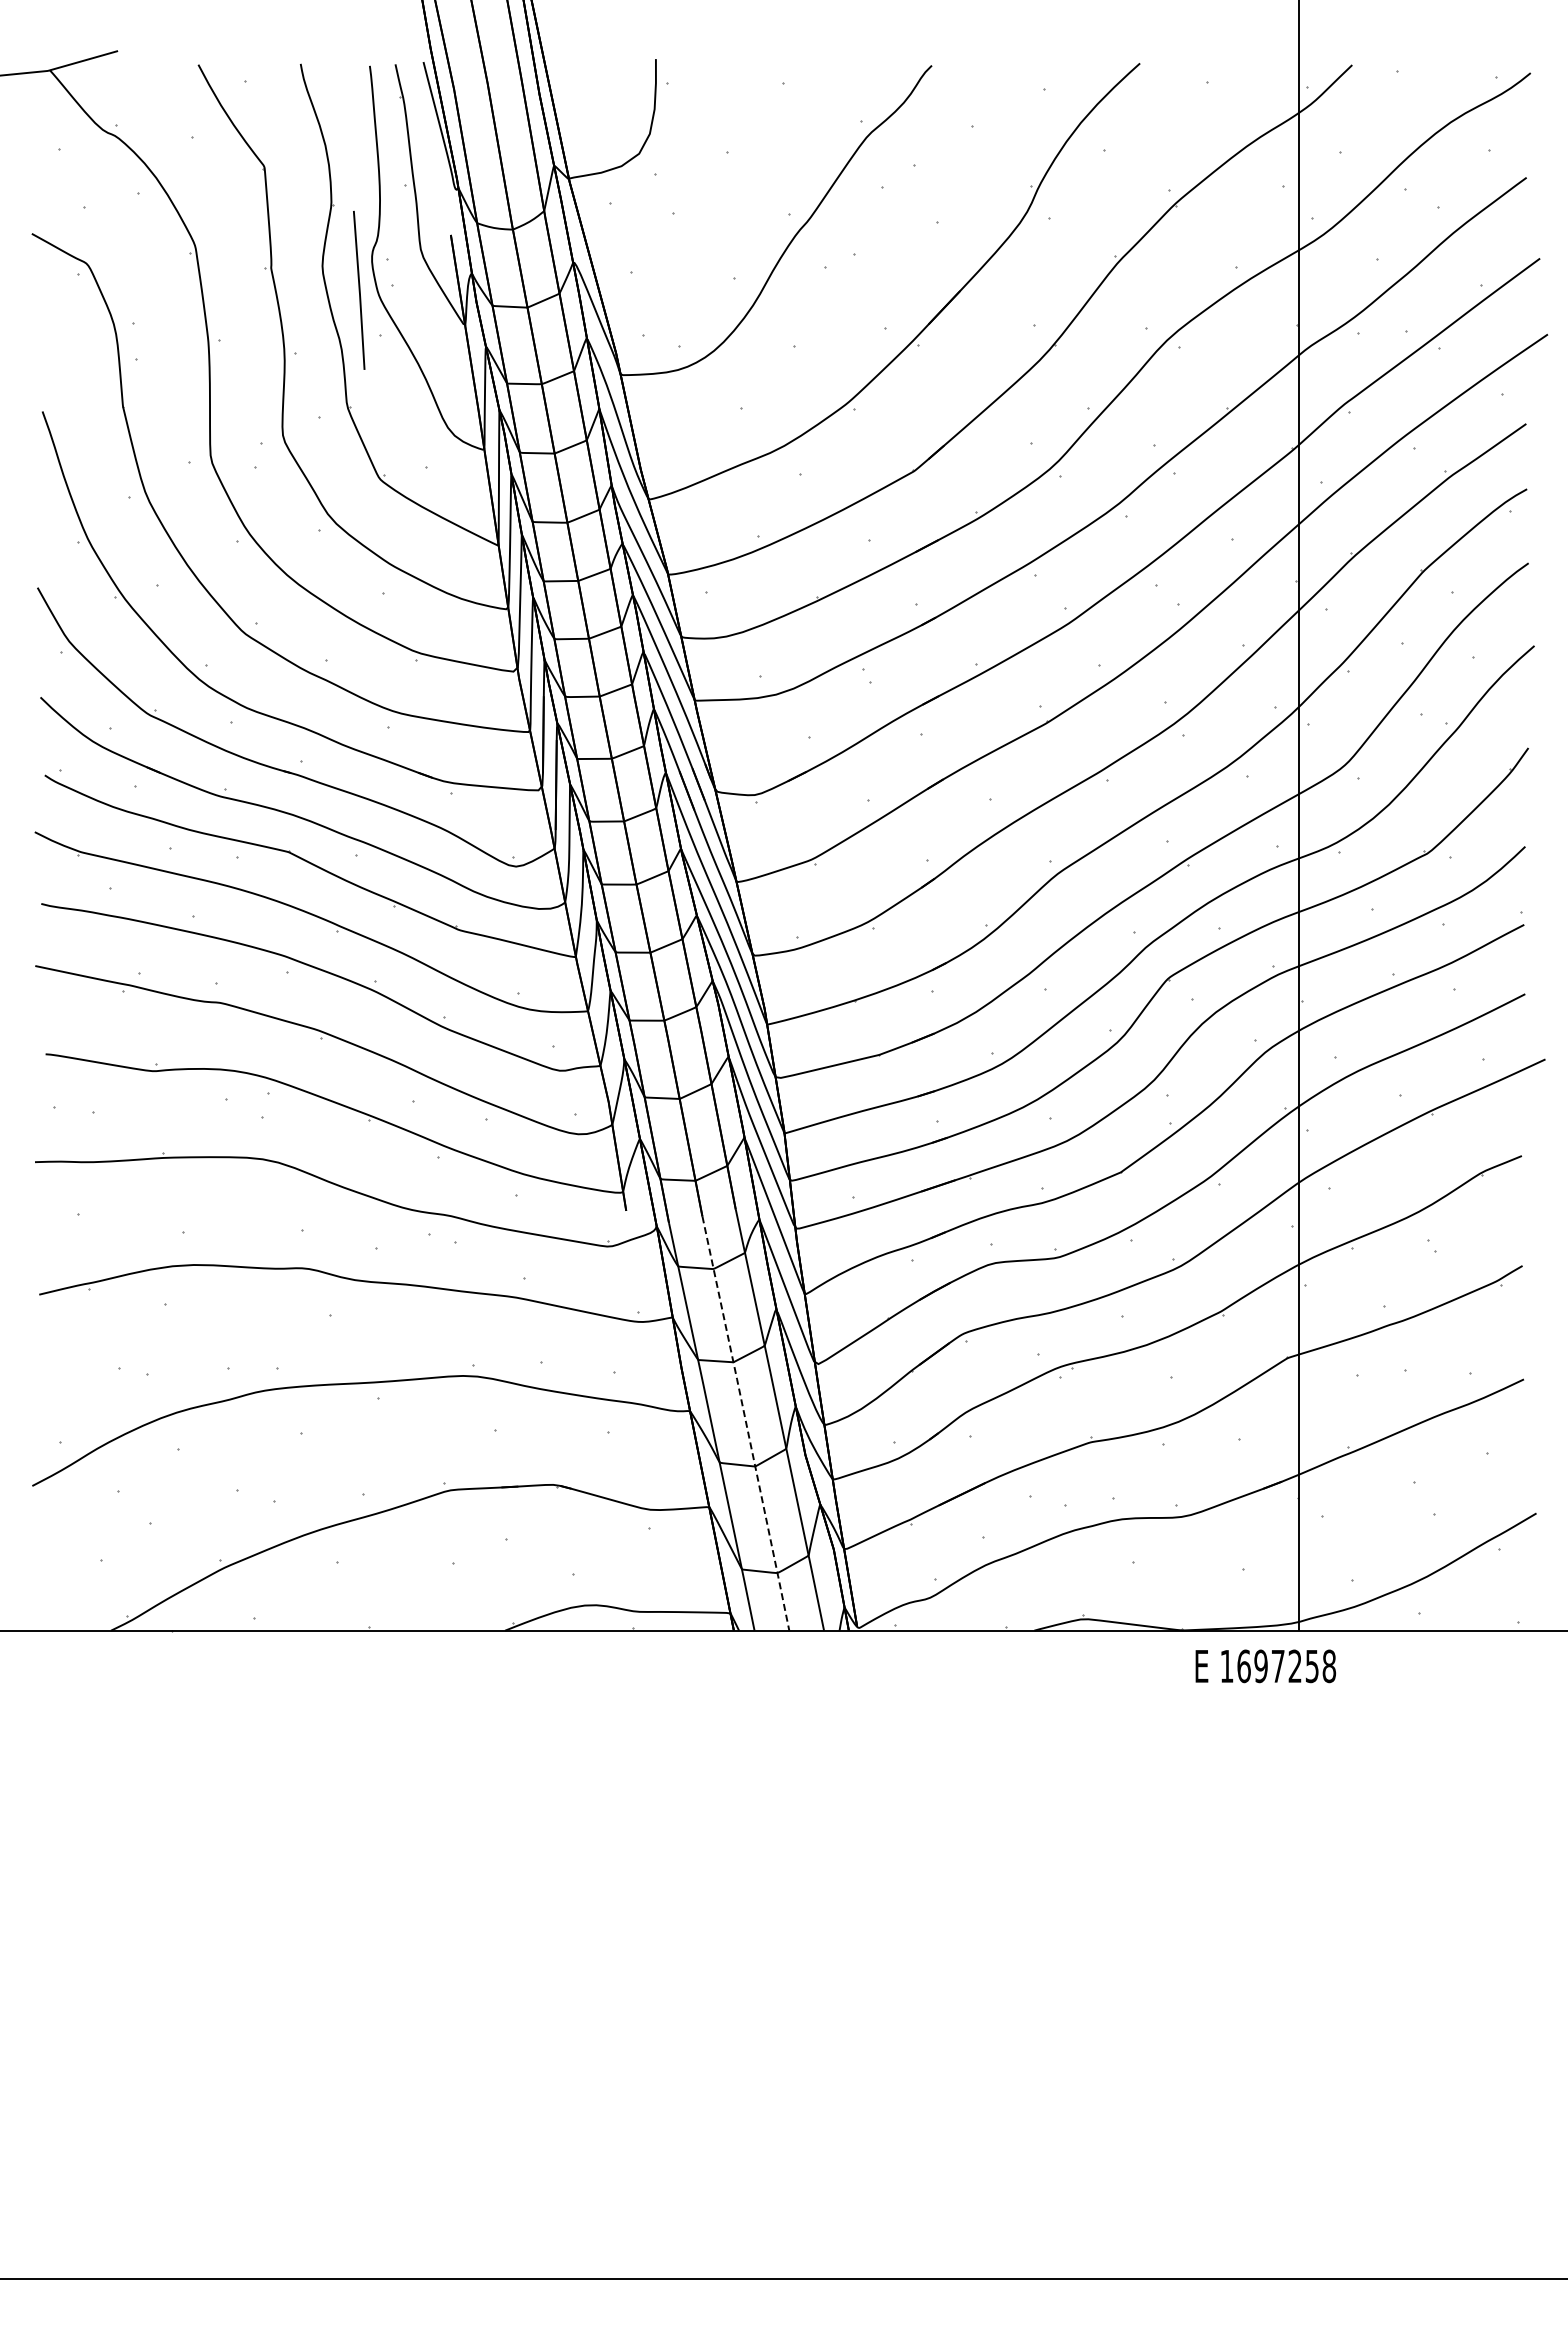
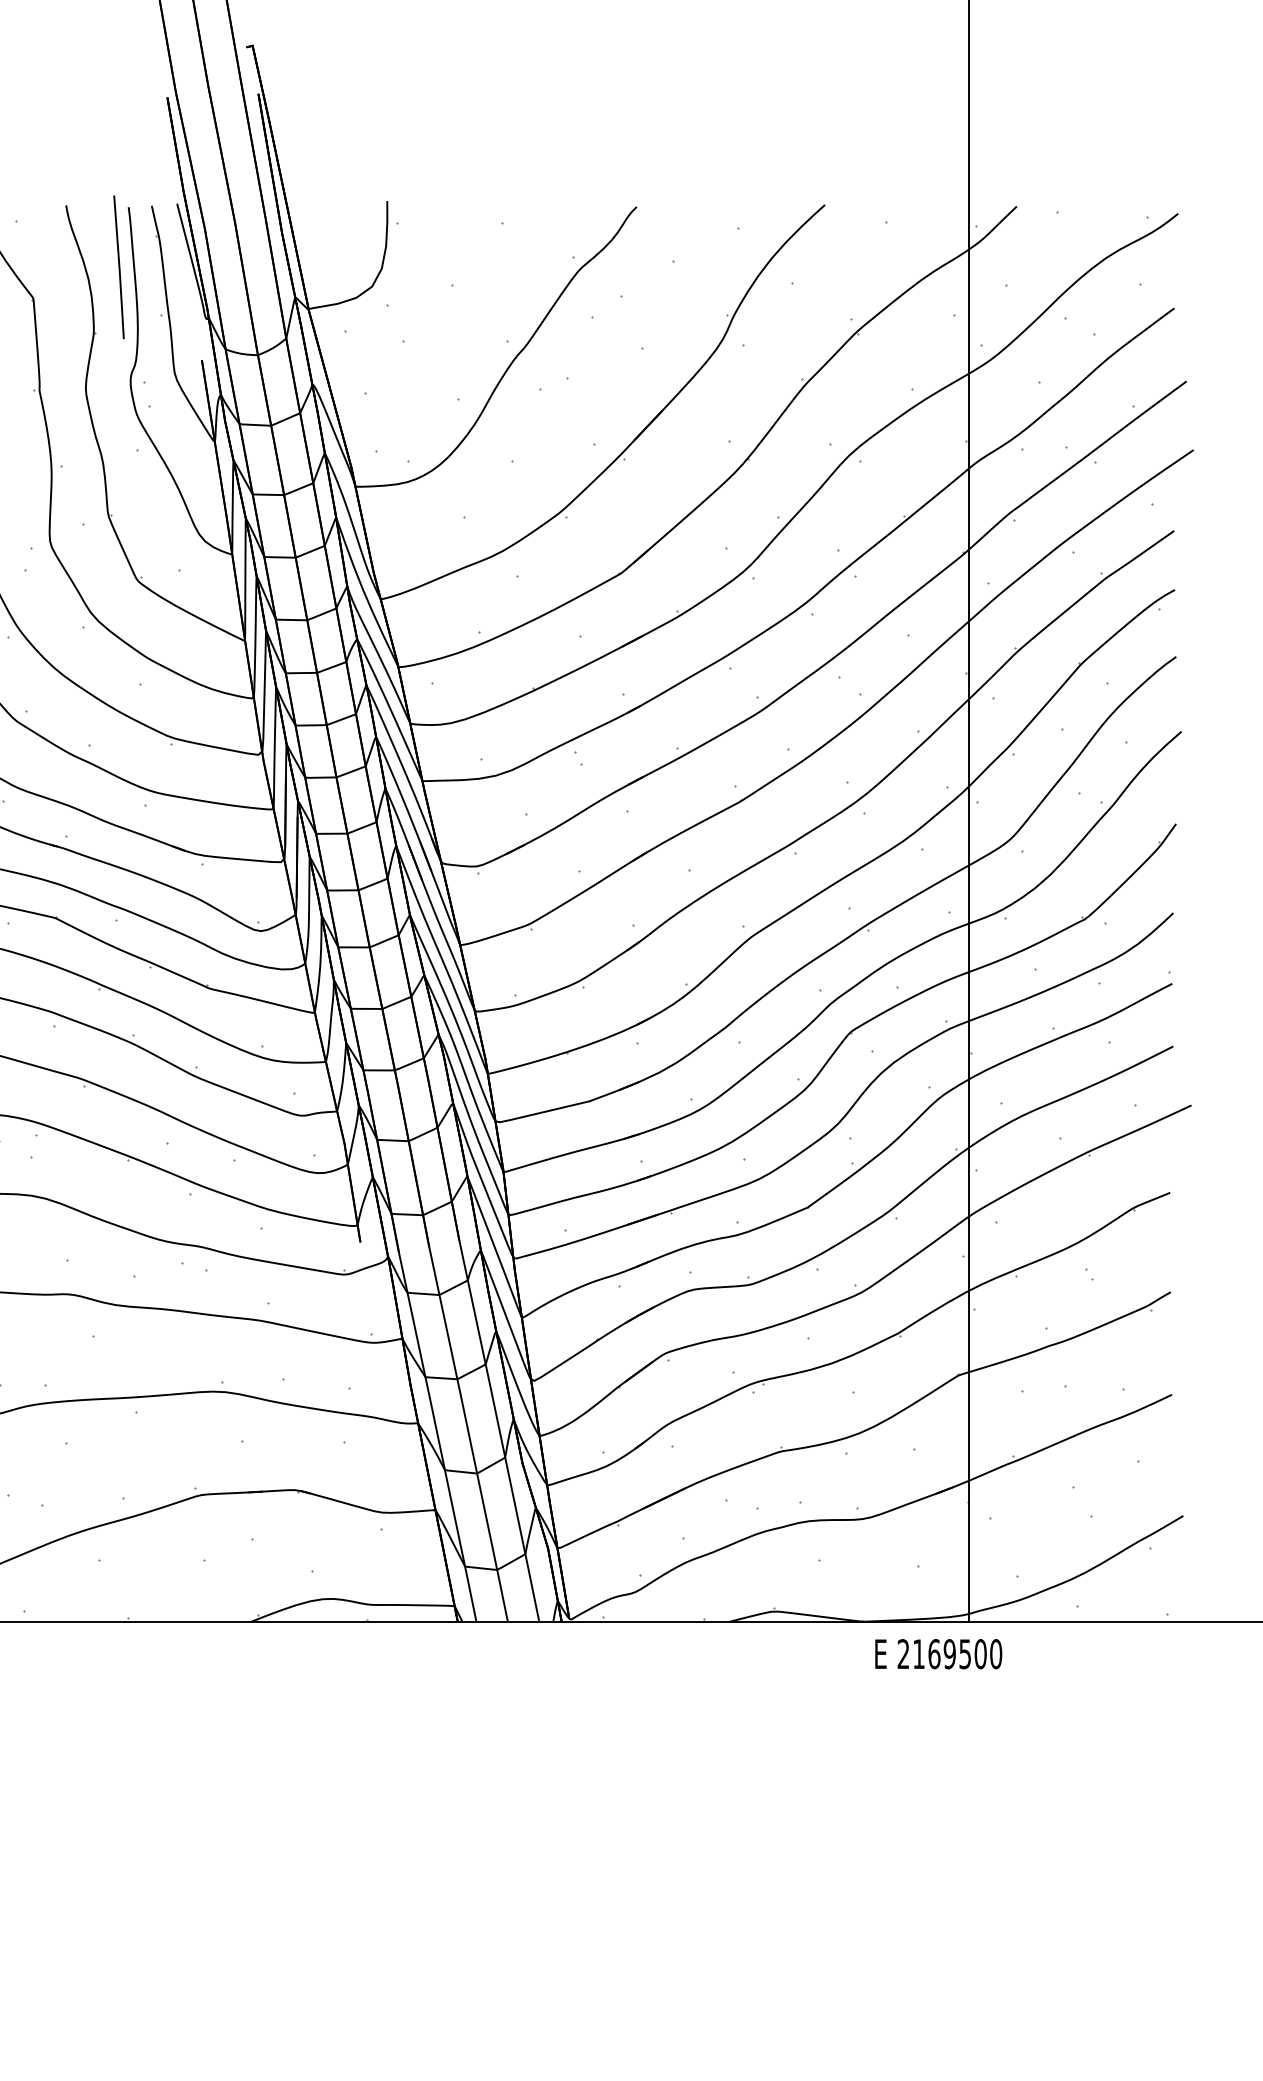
line: (359, 290) -> (119, 267), moved
line: (746, 1423) -> (469, 1434), dashed -> solid
text: (1278, 1666) -> (950, 1654), 1697258 -> 2169500

